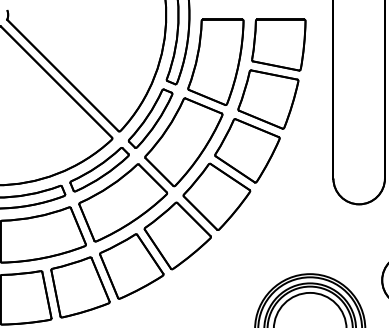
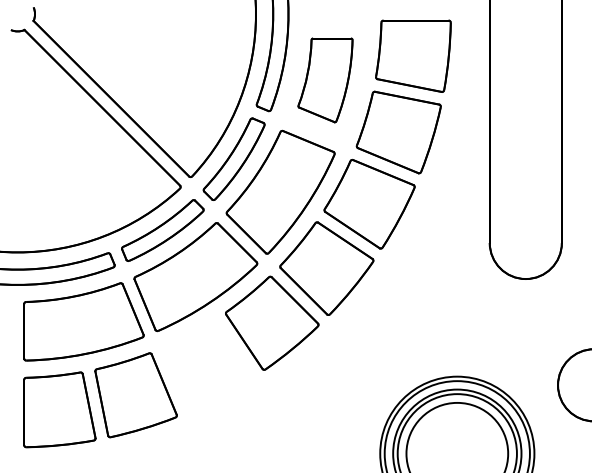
part: (215, 62) -> (325, 80), size x0.7
part: (131, 266) -> (207, 366), removed

